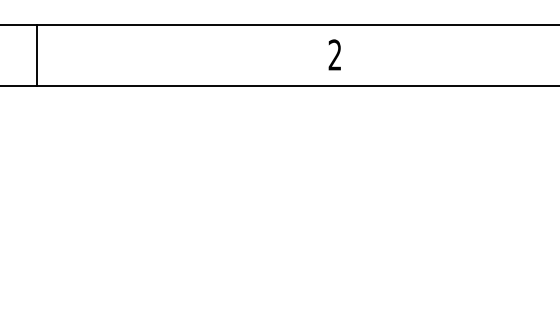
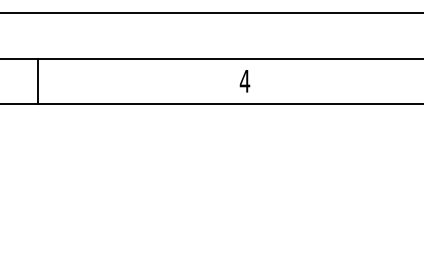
line: (36, 54) -> (37, 80), moved
text: (334, 54) -> (244, 80), 2 -> 4

